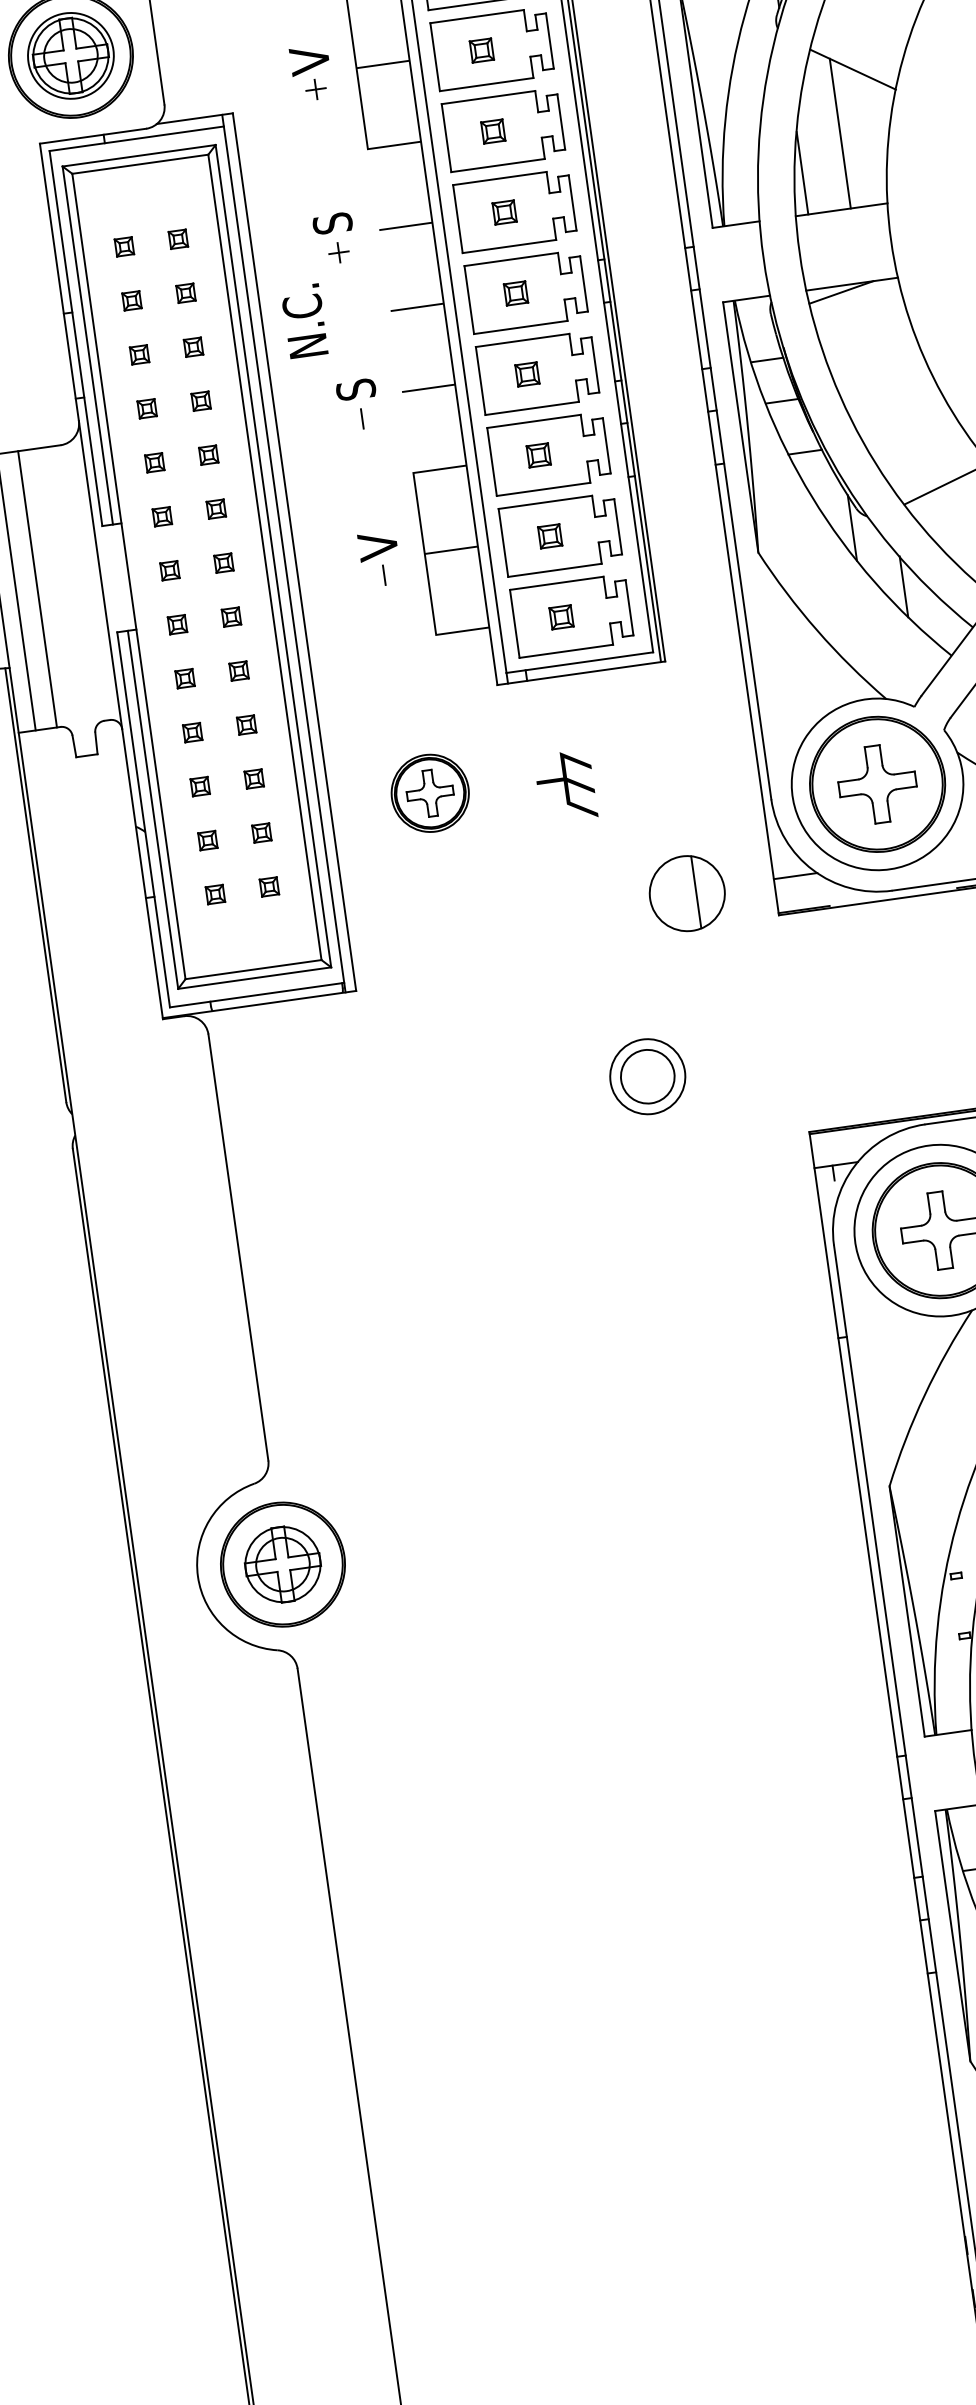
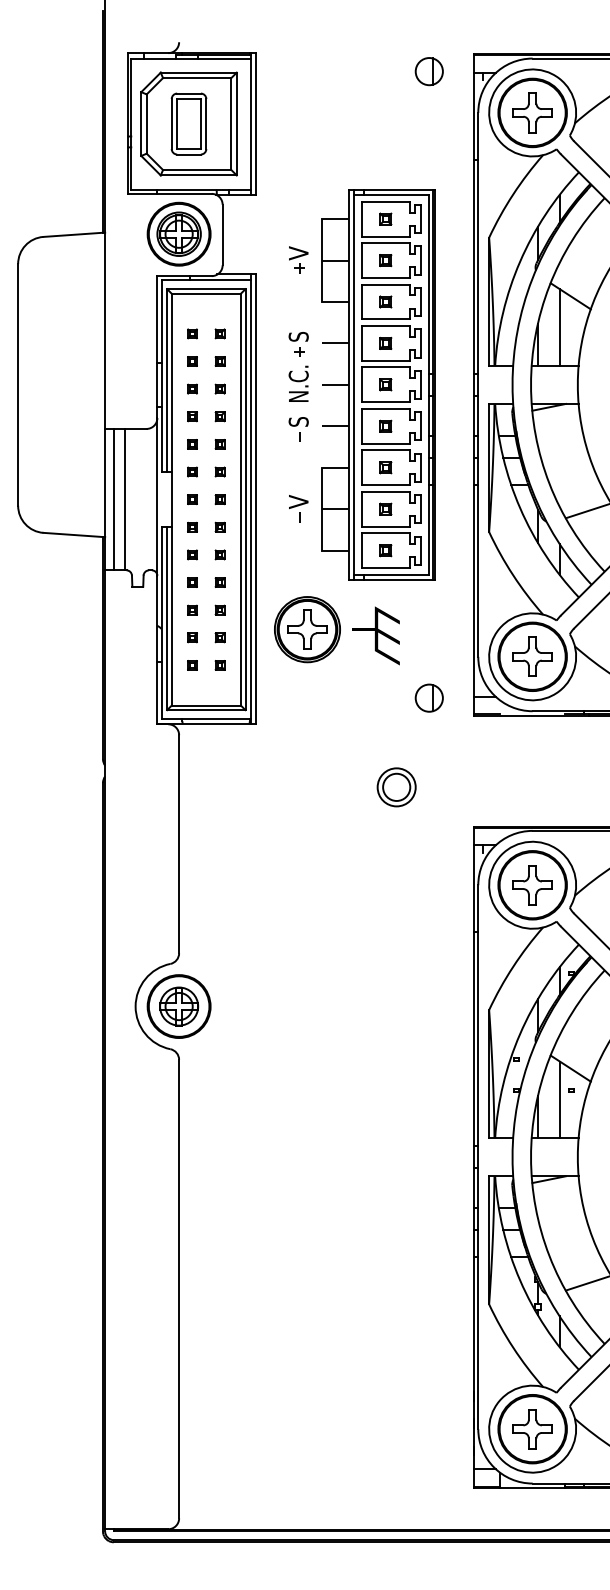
text: (304, 320) -> (298, 383), moved
part: (564, 785) -> (375, 635), size x1.67
part: (430, 792) -> (307, 629), size x1.67
part: (685, 892) -> (428, 697), size x0.71

